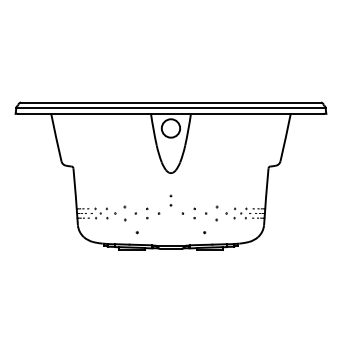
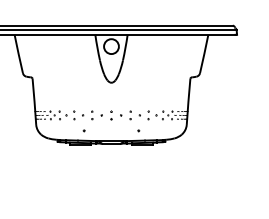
part: (170, 200) -> (111, 115), moved
part: (124, 213) -> (73, 115), size x0.71
part: (216, 213) -> (148, 115), size x0.71

